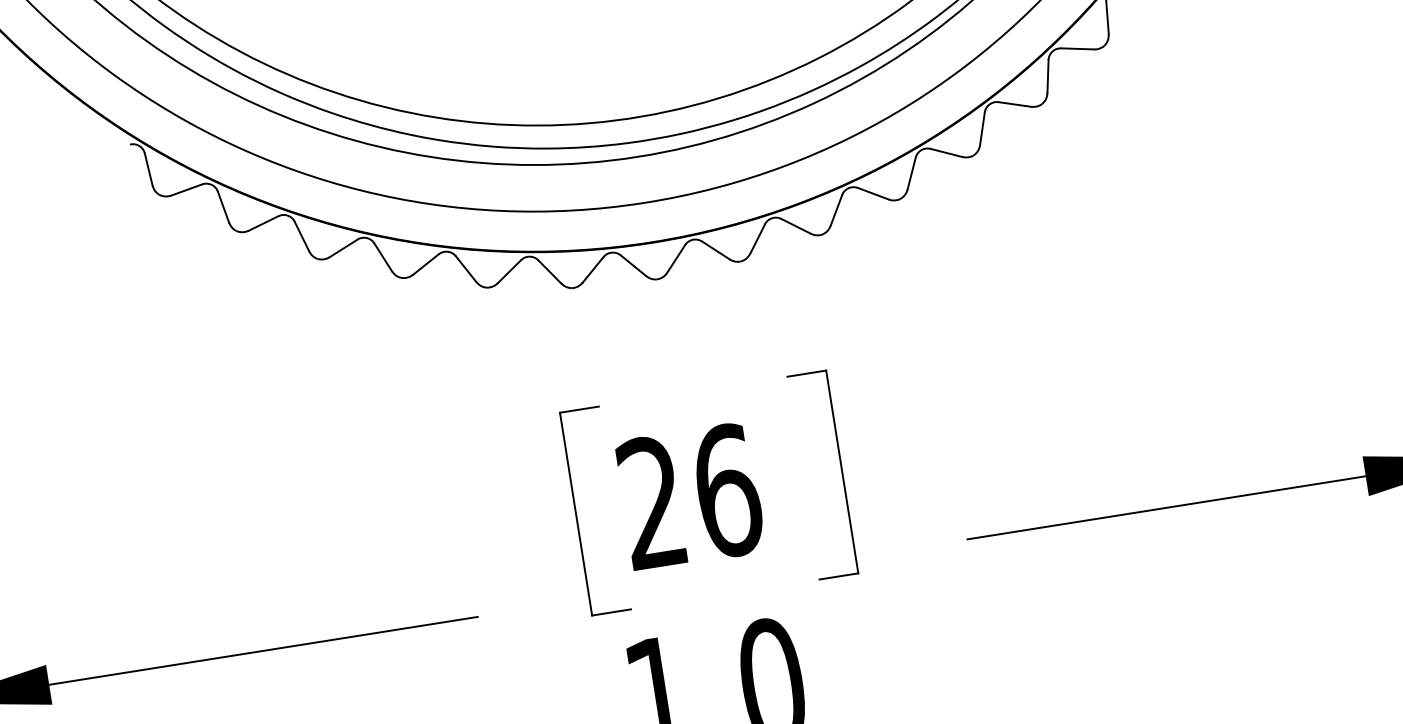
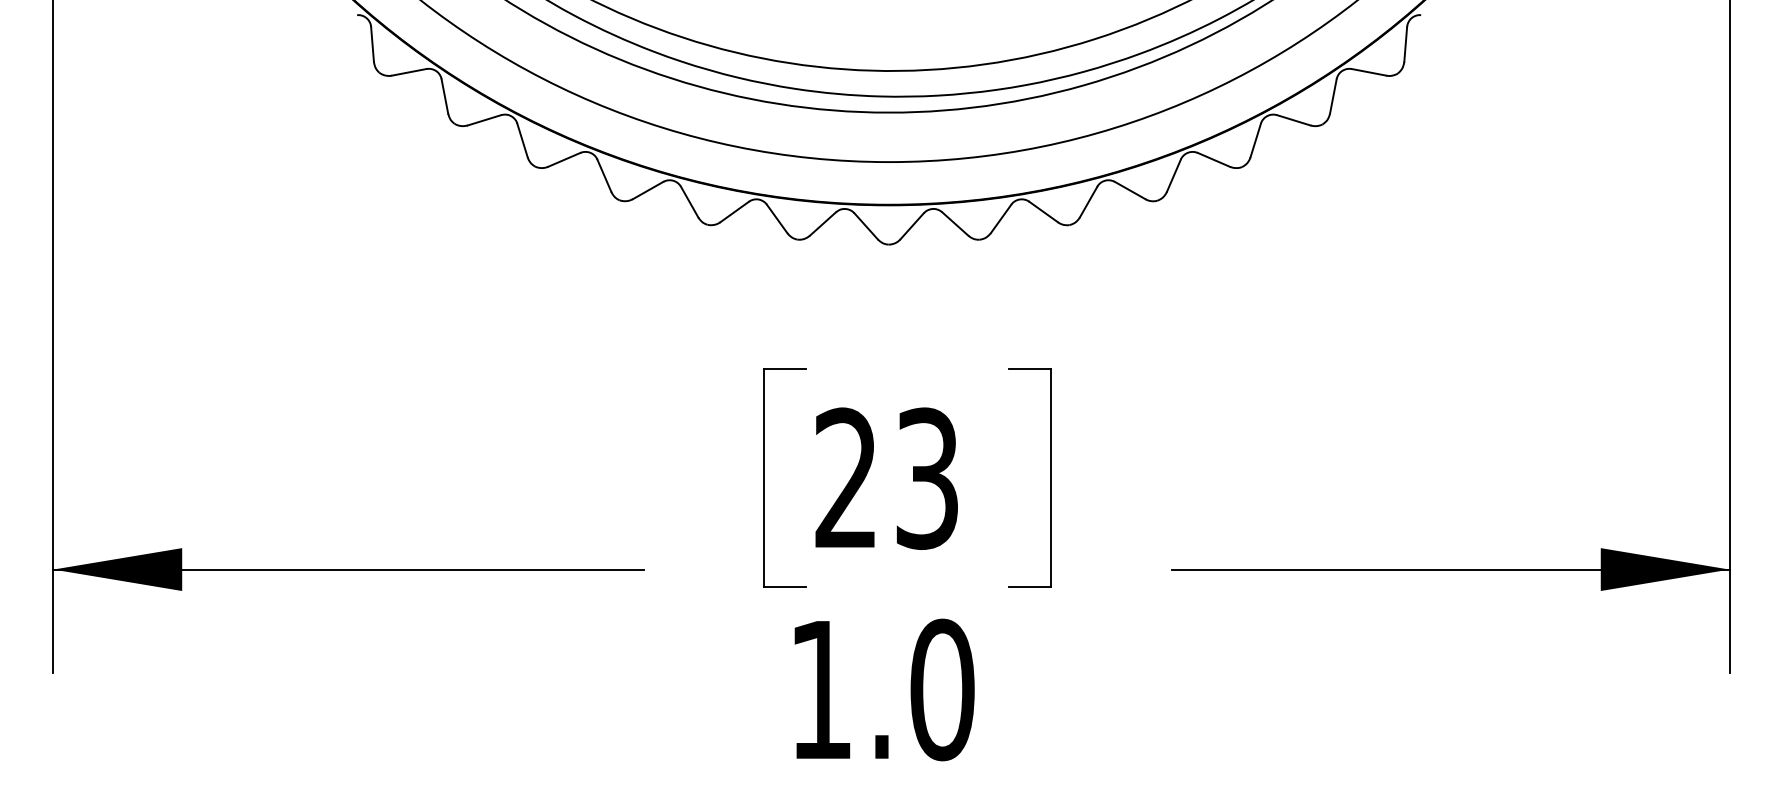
text: (728, 490) -> (928, 478), 26 -> 23

